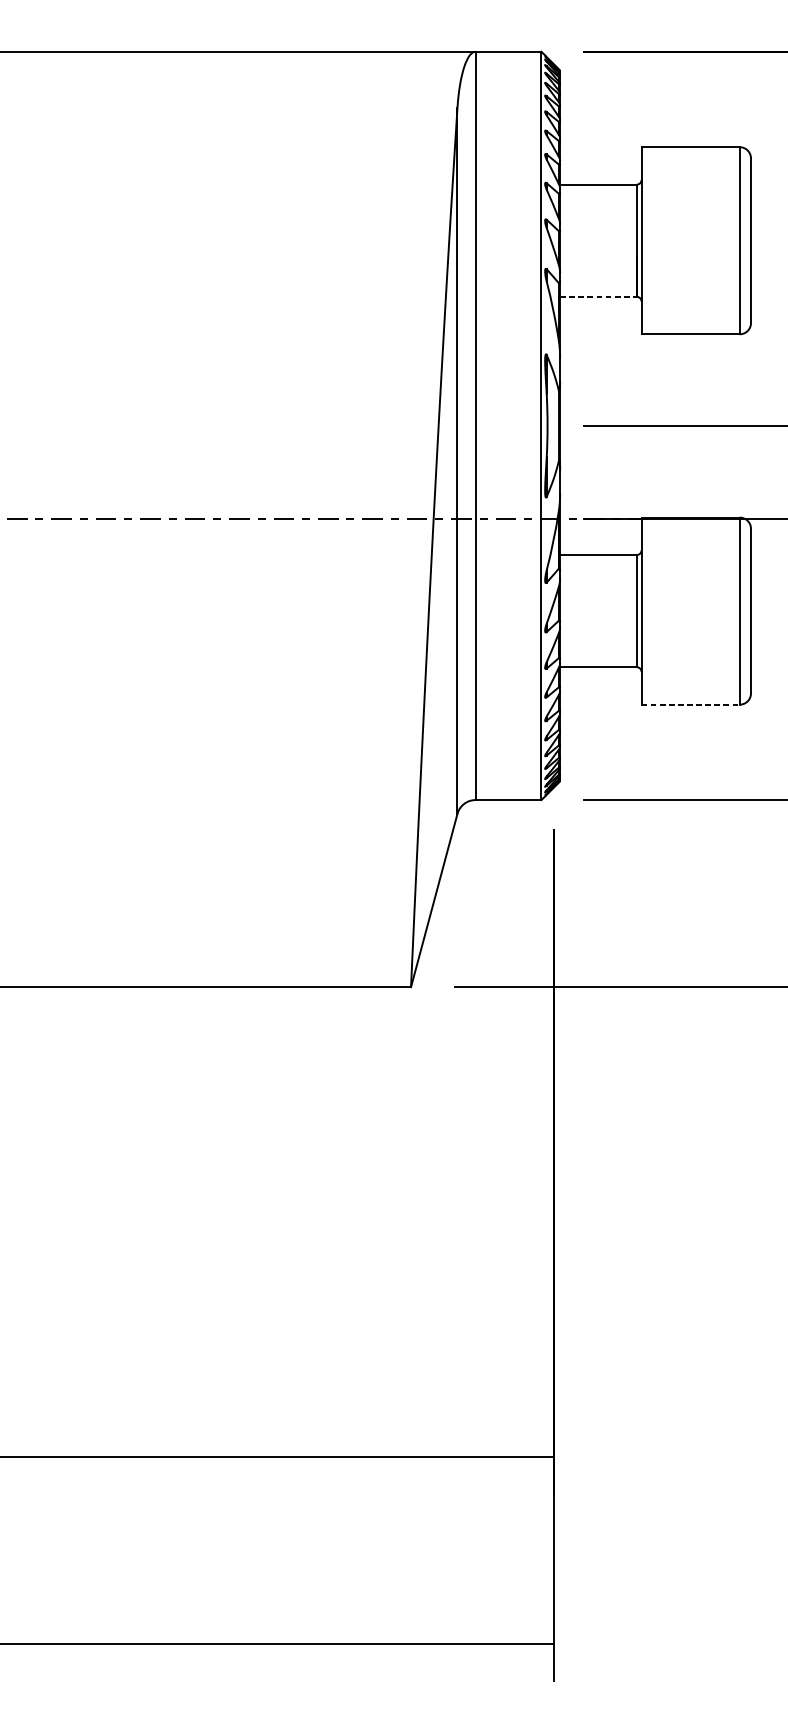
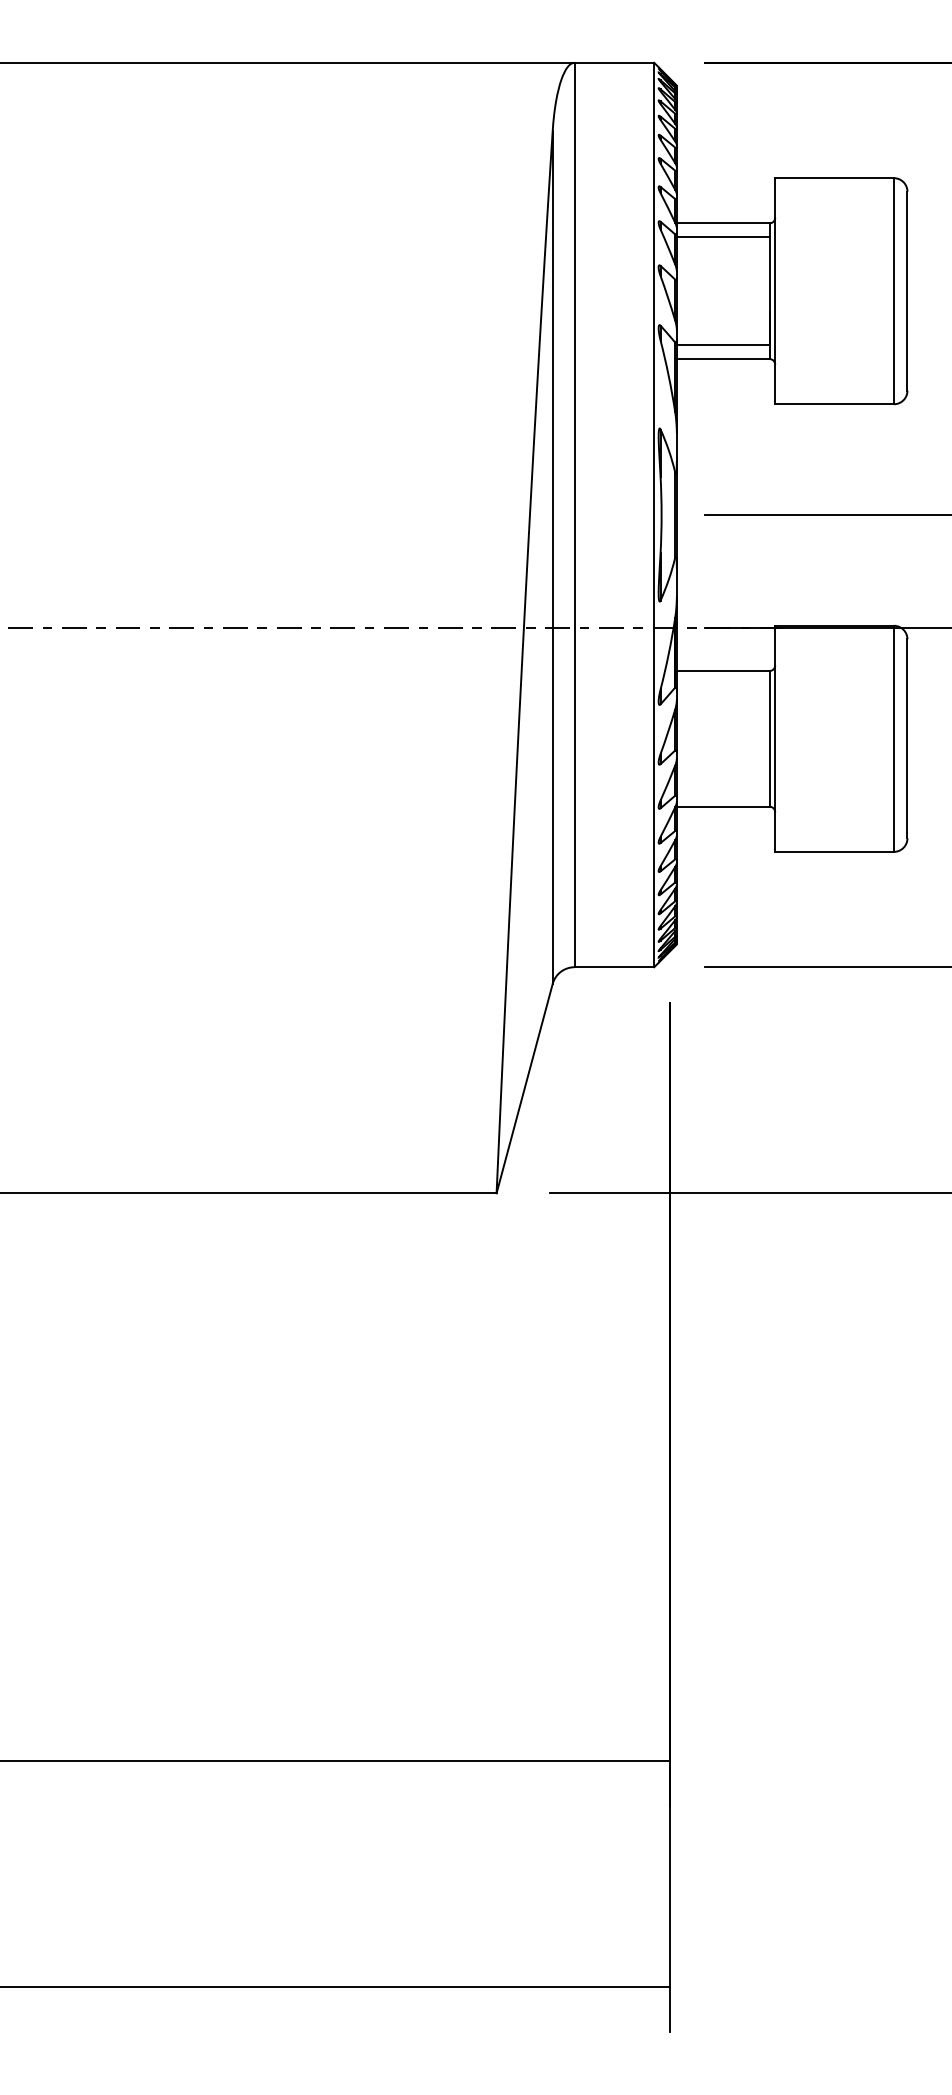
line: (597, 196) -> (722, 237), added
line: (597, 285) -> (722, 345), added
line: (598, 297) -> (723, 359), dashed -> solid
line: (691, 704) -> (835, 851), dashed -> solid

